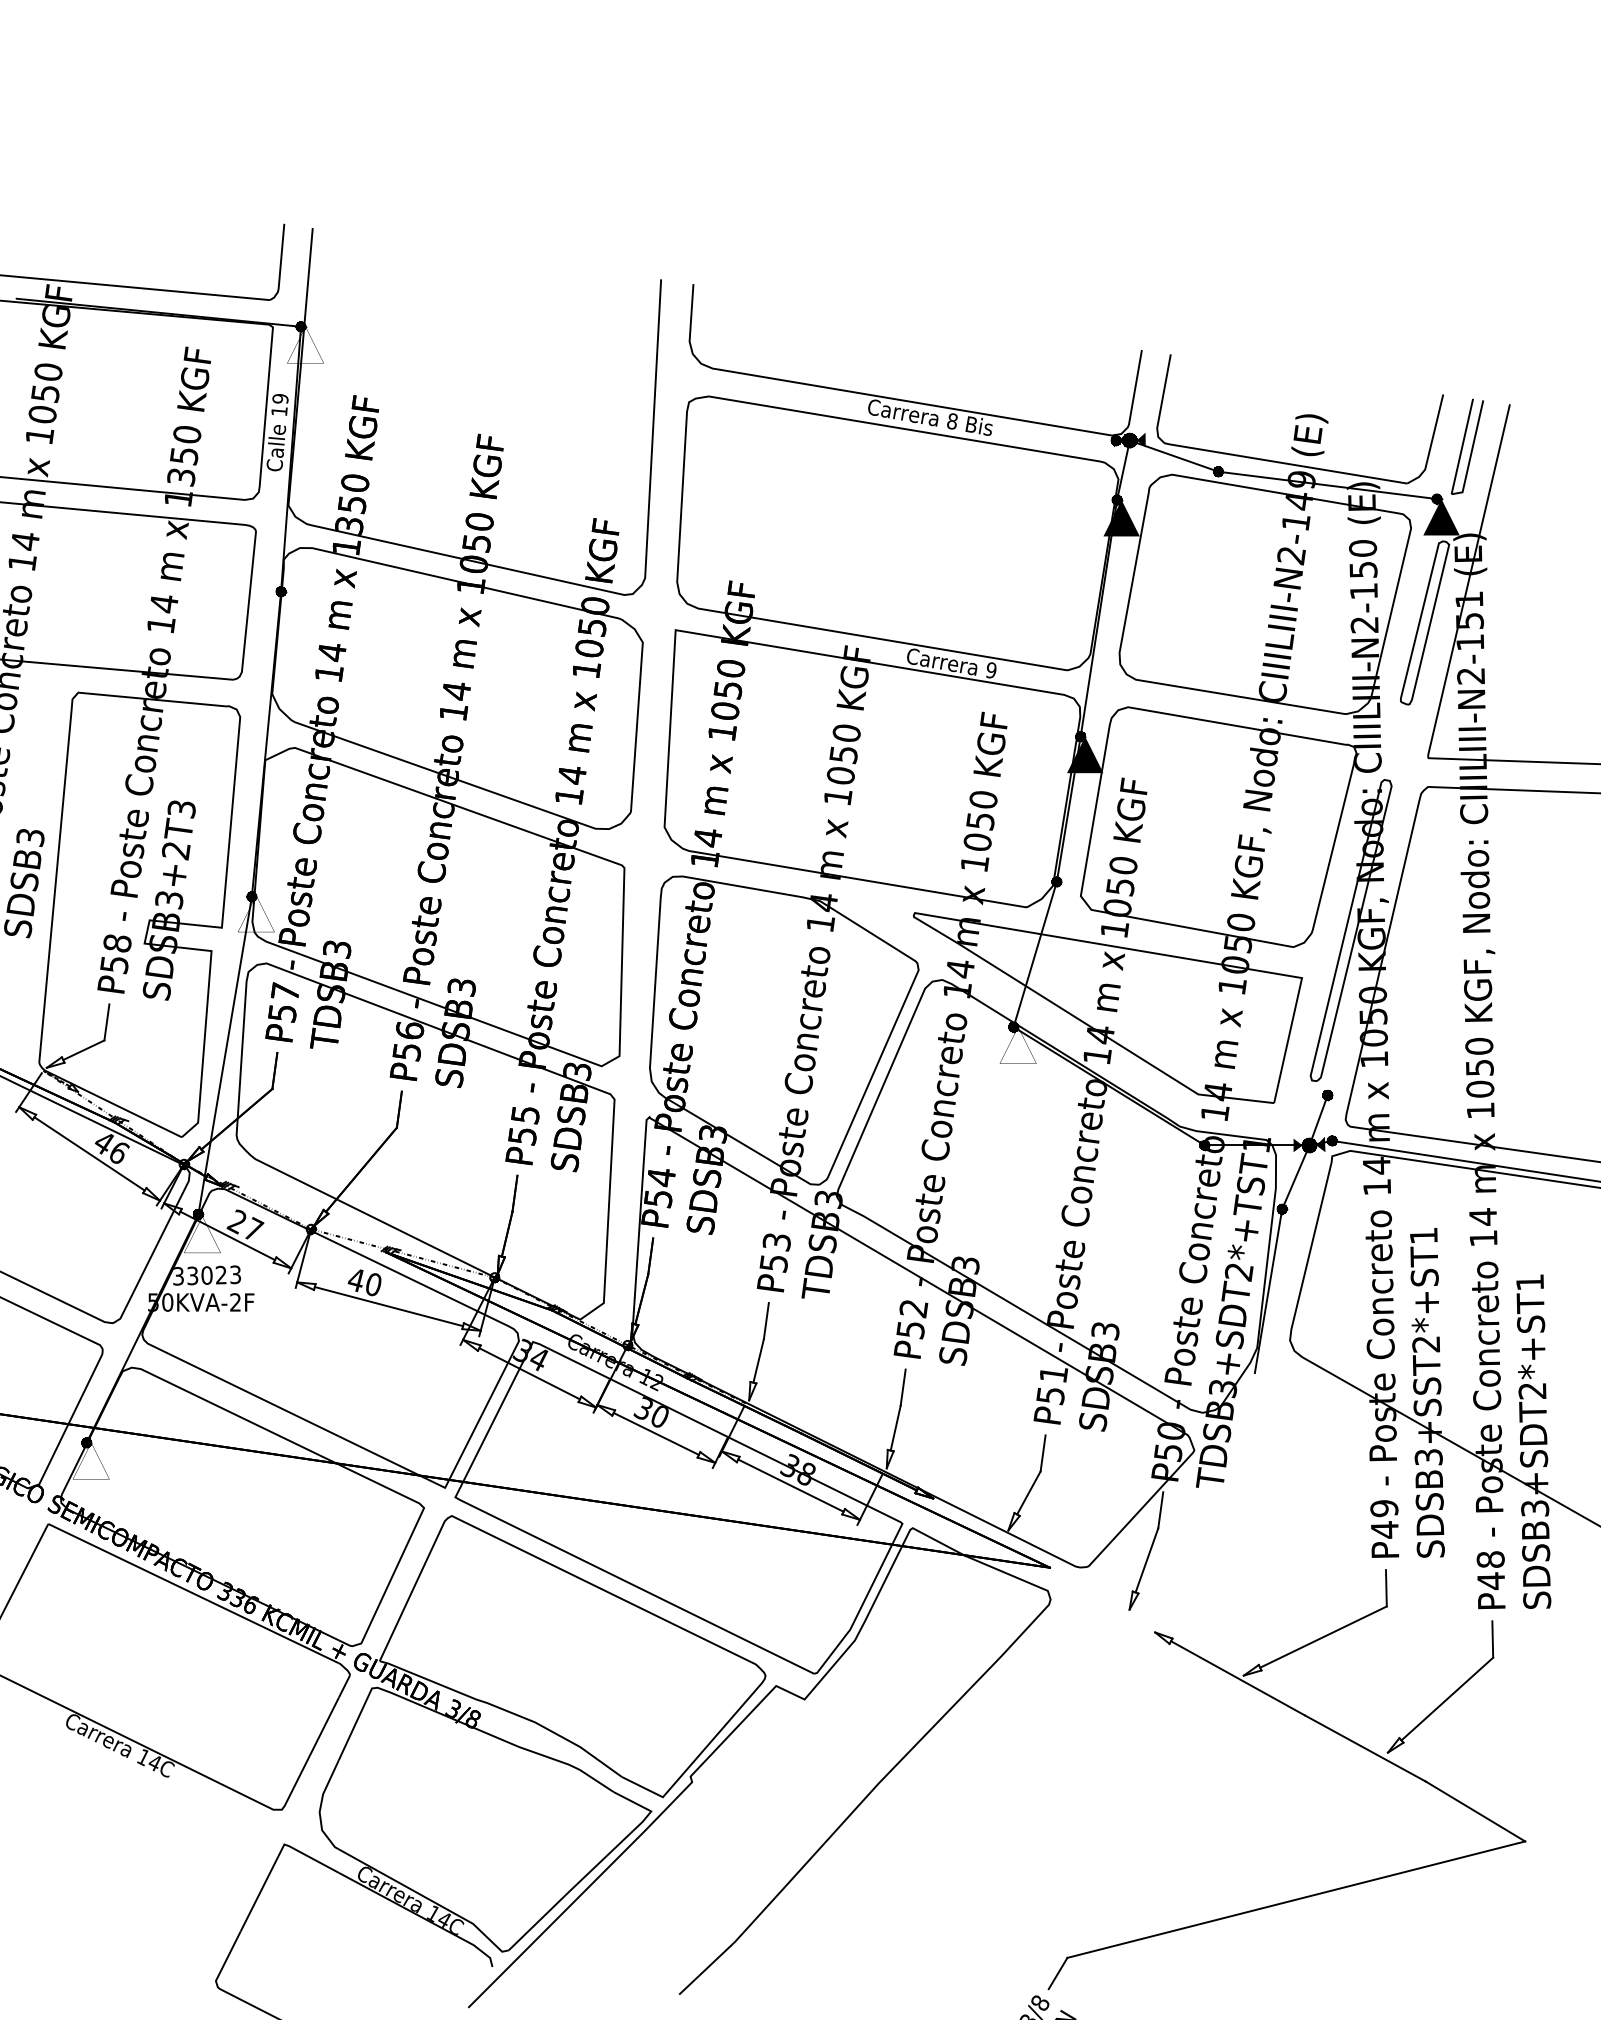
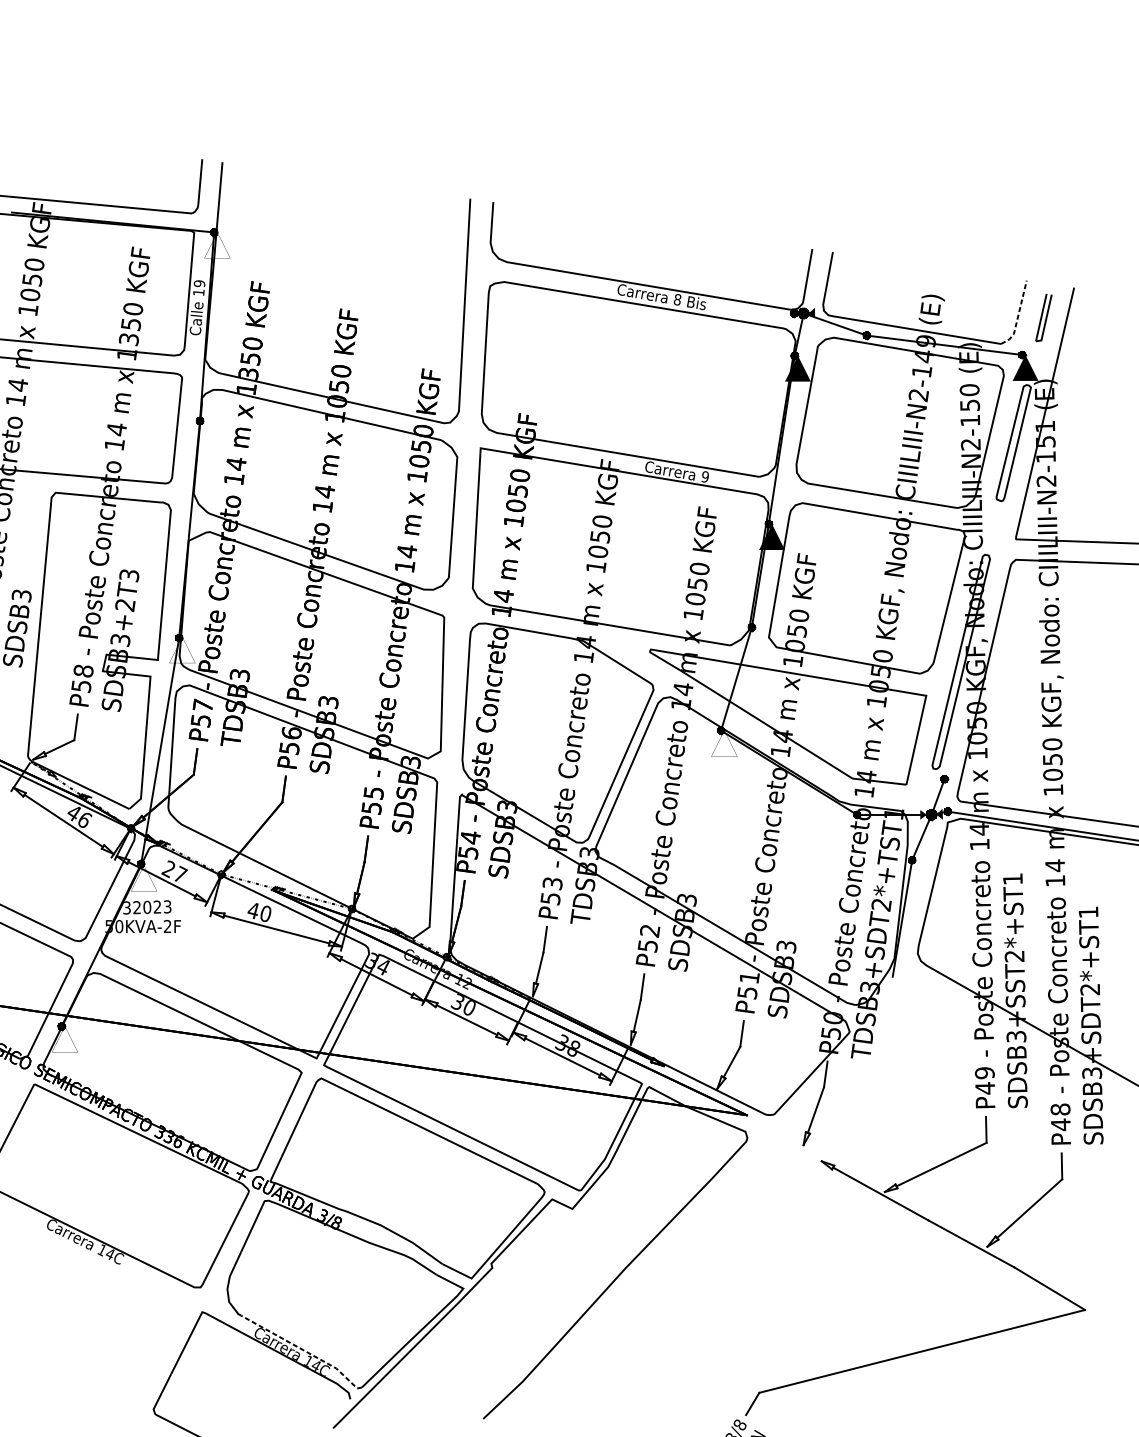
line: (1431, 444) -> (1018, 316), solid -> dashed
part: (1466, 446) -> (1043, 317), size x0.7
text: (192, 1276) -> (136, 908), 33023 -> 32023
line: (427, 1898) -> (304, 1350), solid -> dashed

